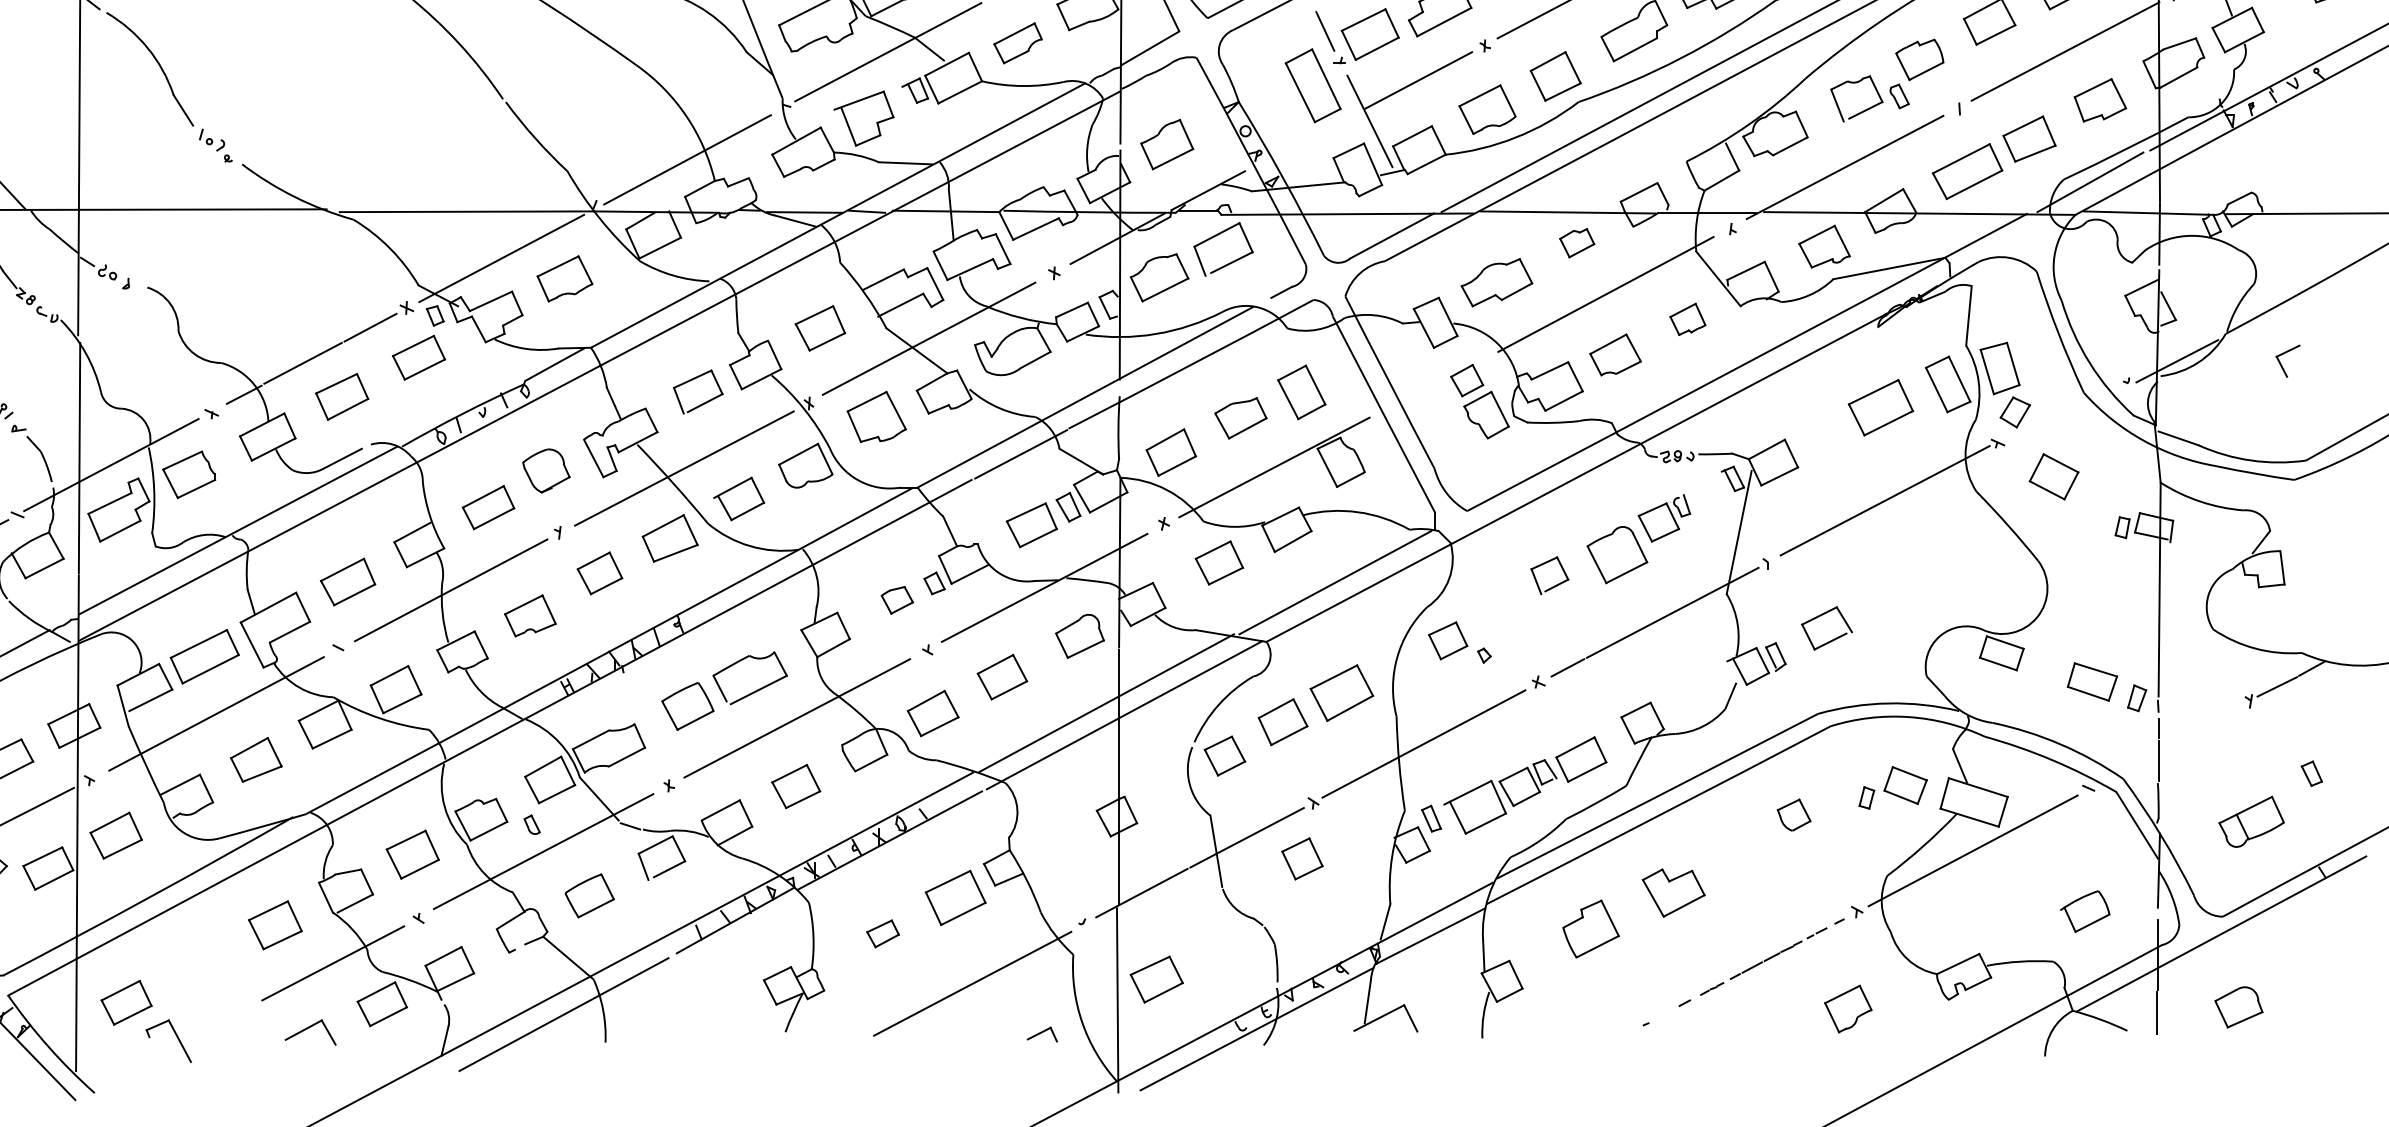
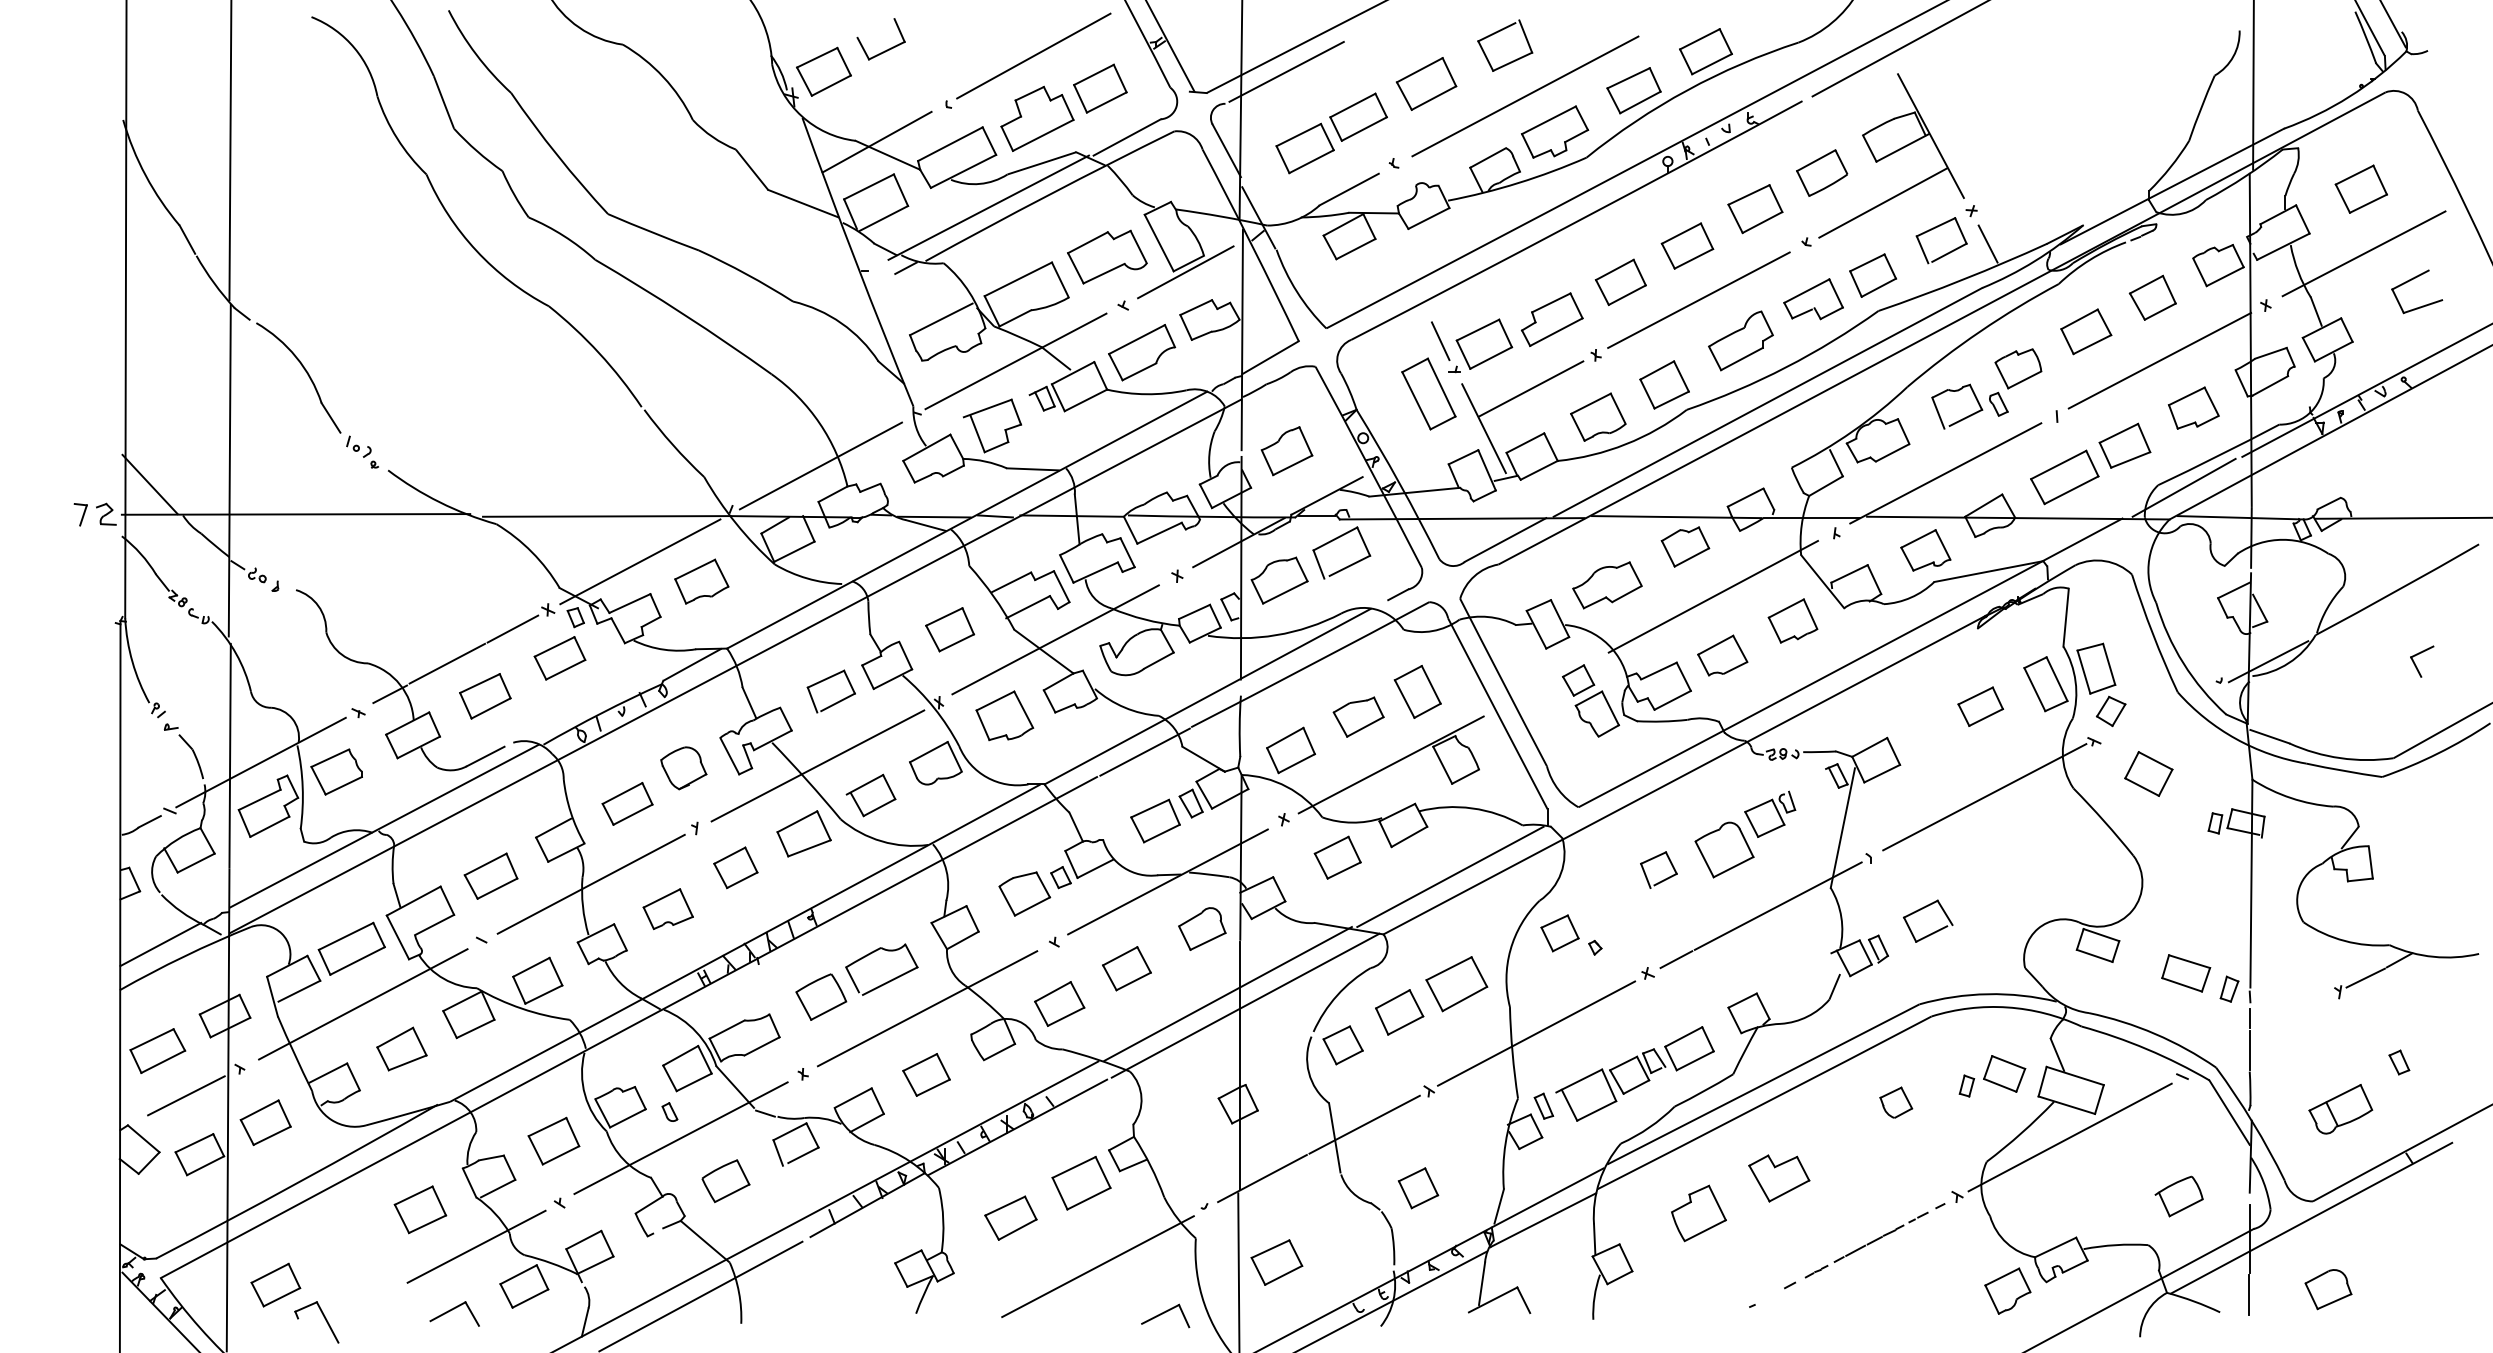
part: (1018, 43) -> (1142, 352), size x1.43
part: (1577, 242) -> (1685, 546), size x1.43
part: (1687, 318) -> (1792, 620), size x1.43
part: (2282, 365) -> (2416, 665), moved
part: (1880, 407) -> (1980, 706), size x0.71
part: (897, 599) -> (1024, 893), size x1.67
part: (1302, 859) -> (1418, 1188), moved
part: (882, 933) -> (1010, 1217), size x1.67
part: (1847, 1008) -> (2007, 1290), moved
part: (1042, 1034) -> (1165, 1315), size x1.67

